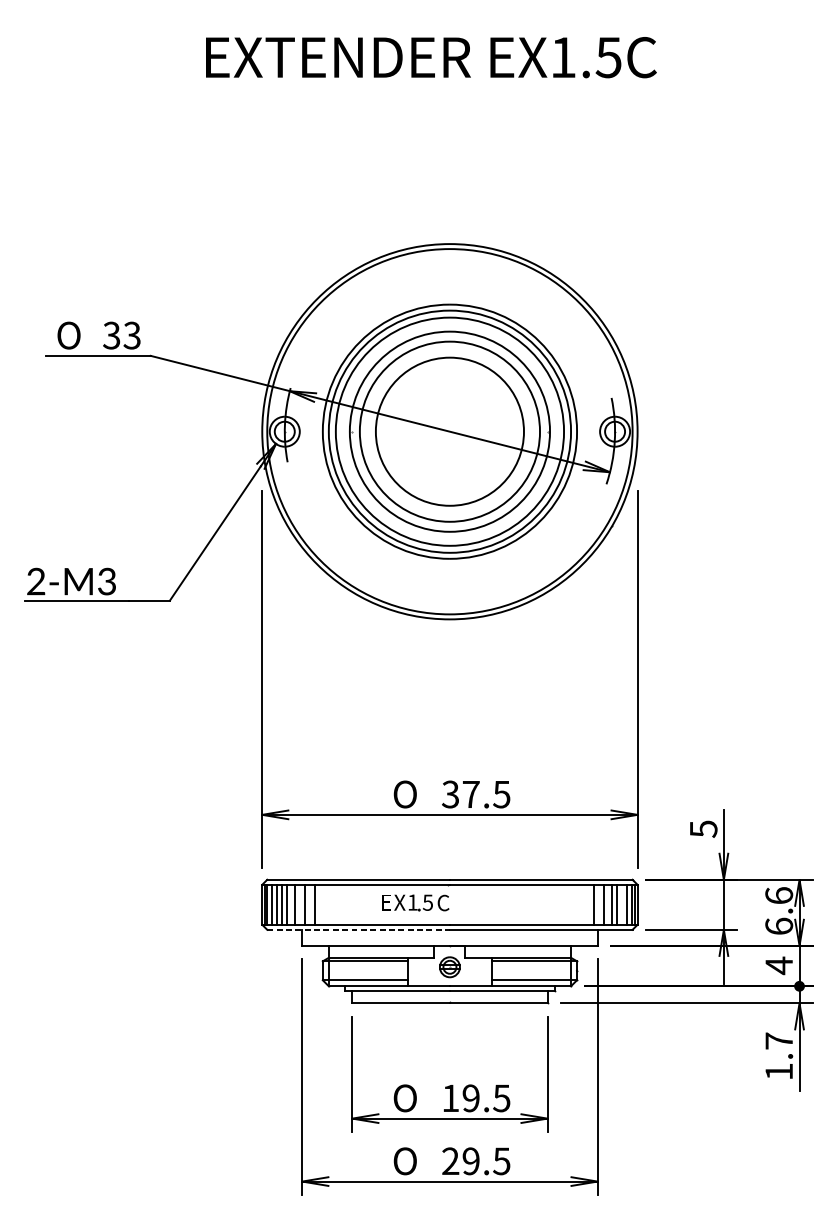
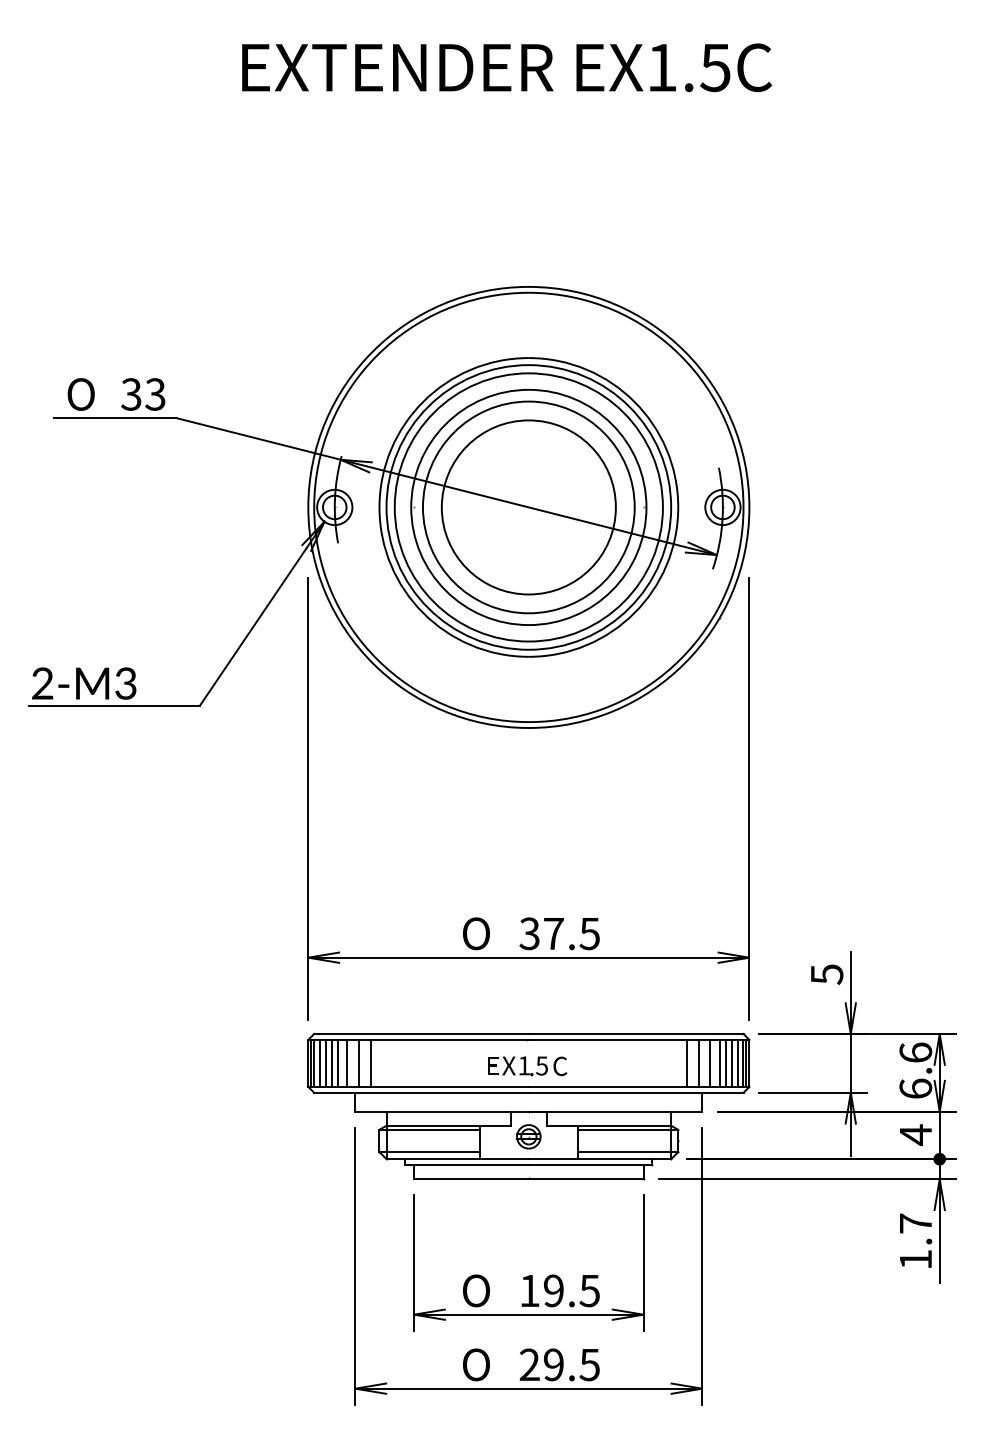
text: (415, 903) -> (527, 1066), moved
line: (584, 904) -> (686, 1062), added
line: (622, 904) -> (731, 1062), added
line: (359, 929) -> (422, 1092), dashed -> solid

